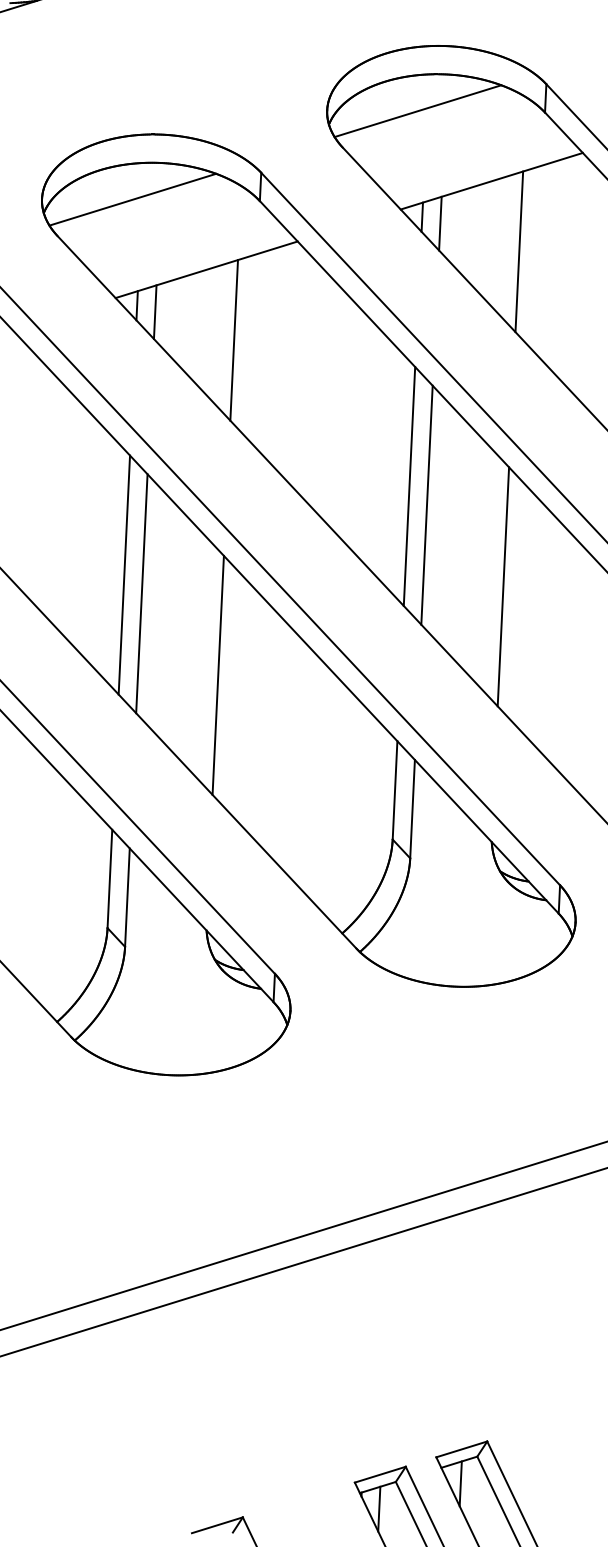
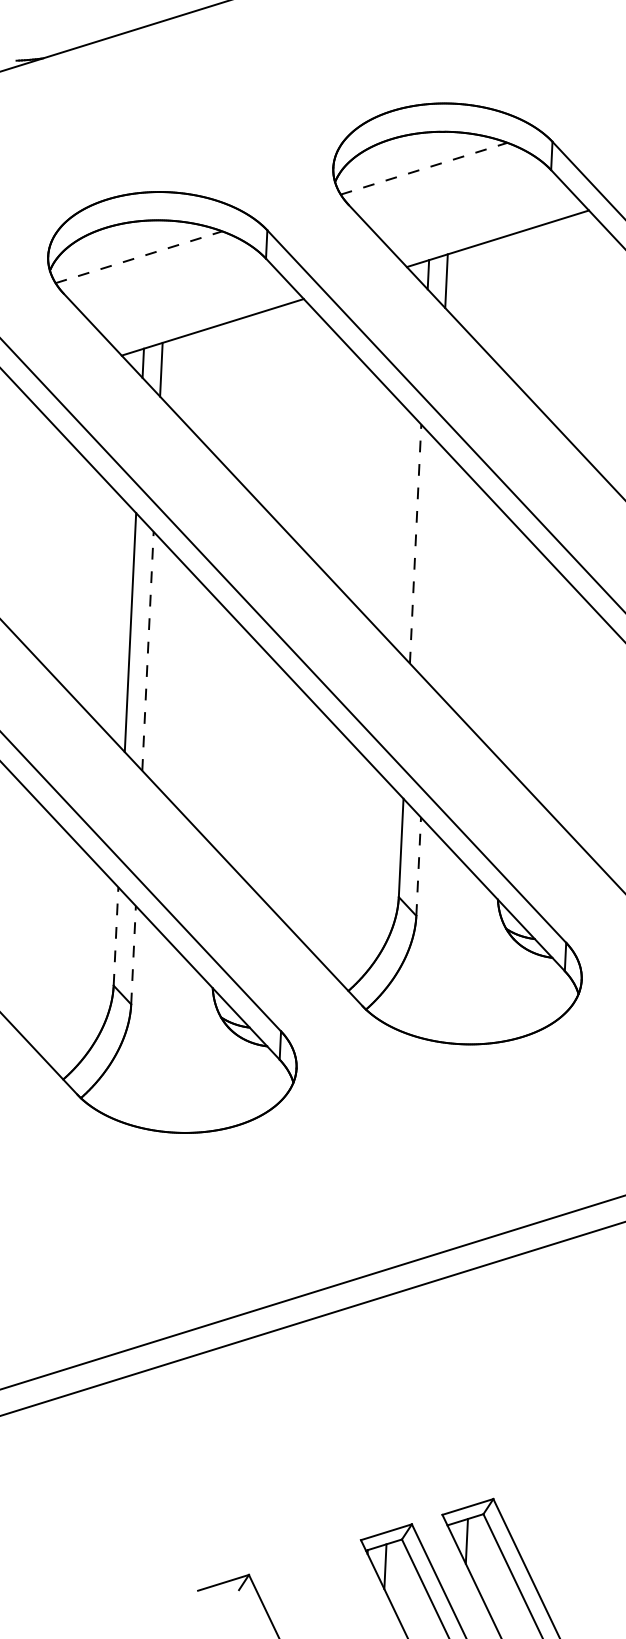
line: (418, 110) -> (424, 168), solid -> dashed
line: (133, 199) -> (139, 257), solid -> dashed
line: (519, 251) -> (525, 309), removed
line: (234, 339) -> (240, 397), removed
line: (409, 486) -> (415, 544), solid -> dashed
line: (426, 504) -> (432, 562), removed
line: (503, 585) -> (509, 643), removed
line: (142, 593) -> (148, 651), solid -> dashed
line: (218, 674) -> (224, 732), removed
line: (412, 808) -> (418, 866), solid -> dashed
line: (110, 878) -> (116, 936), solid -> dashed
line: (127, 896) -> (133, 954), solid -> dashed

